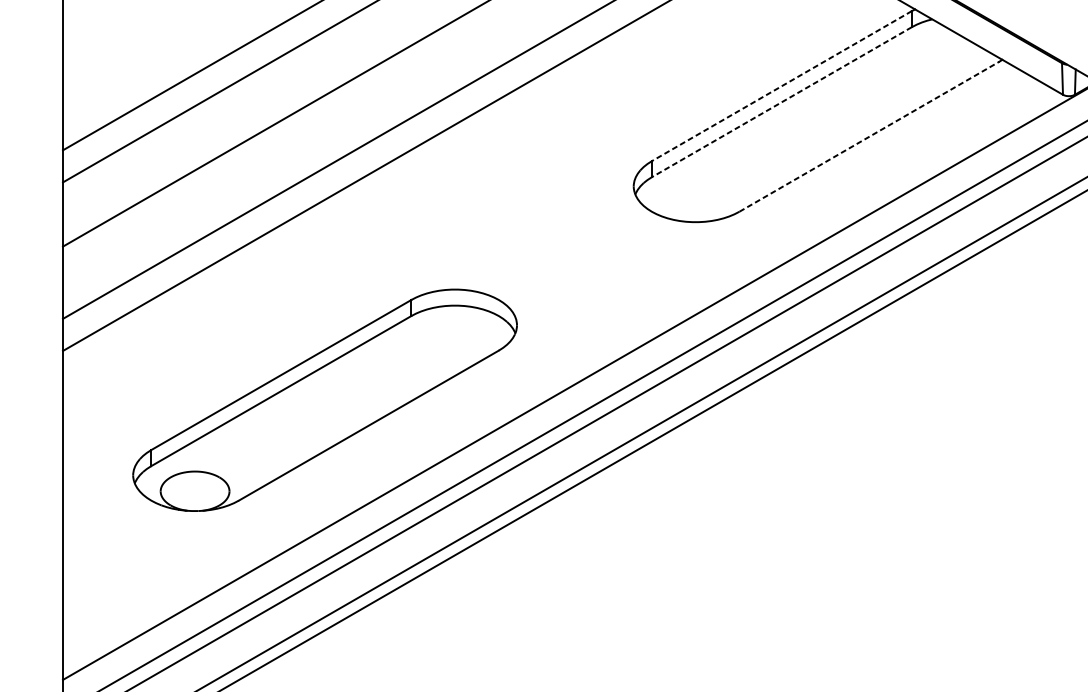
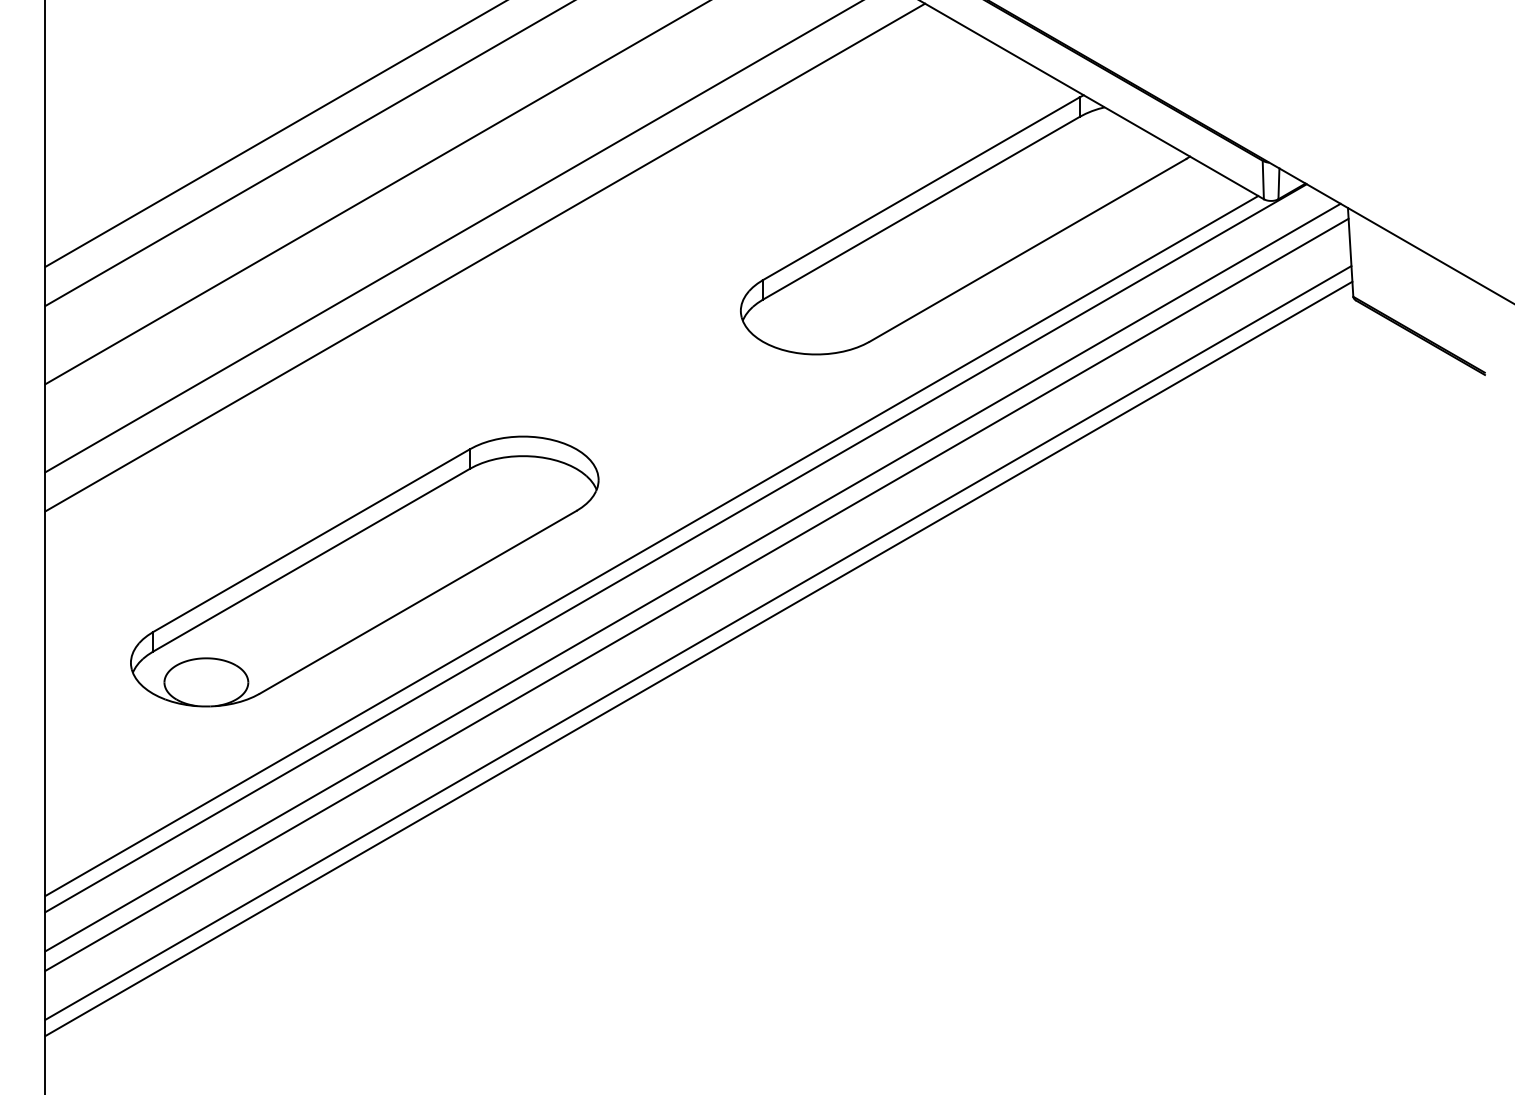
line: (781, 85) -> (921, 188), dashed -> solid
line: (781, 102) -> (921, 208), dashed -> solid
line: (869, 136) -> (1028, 250), dashed -> solid
line: (560, 379) -> (651, 546), added

